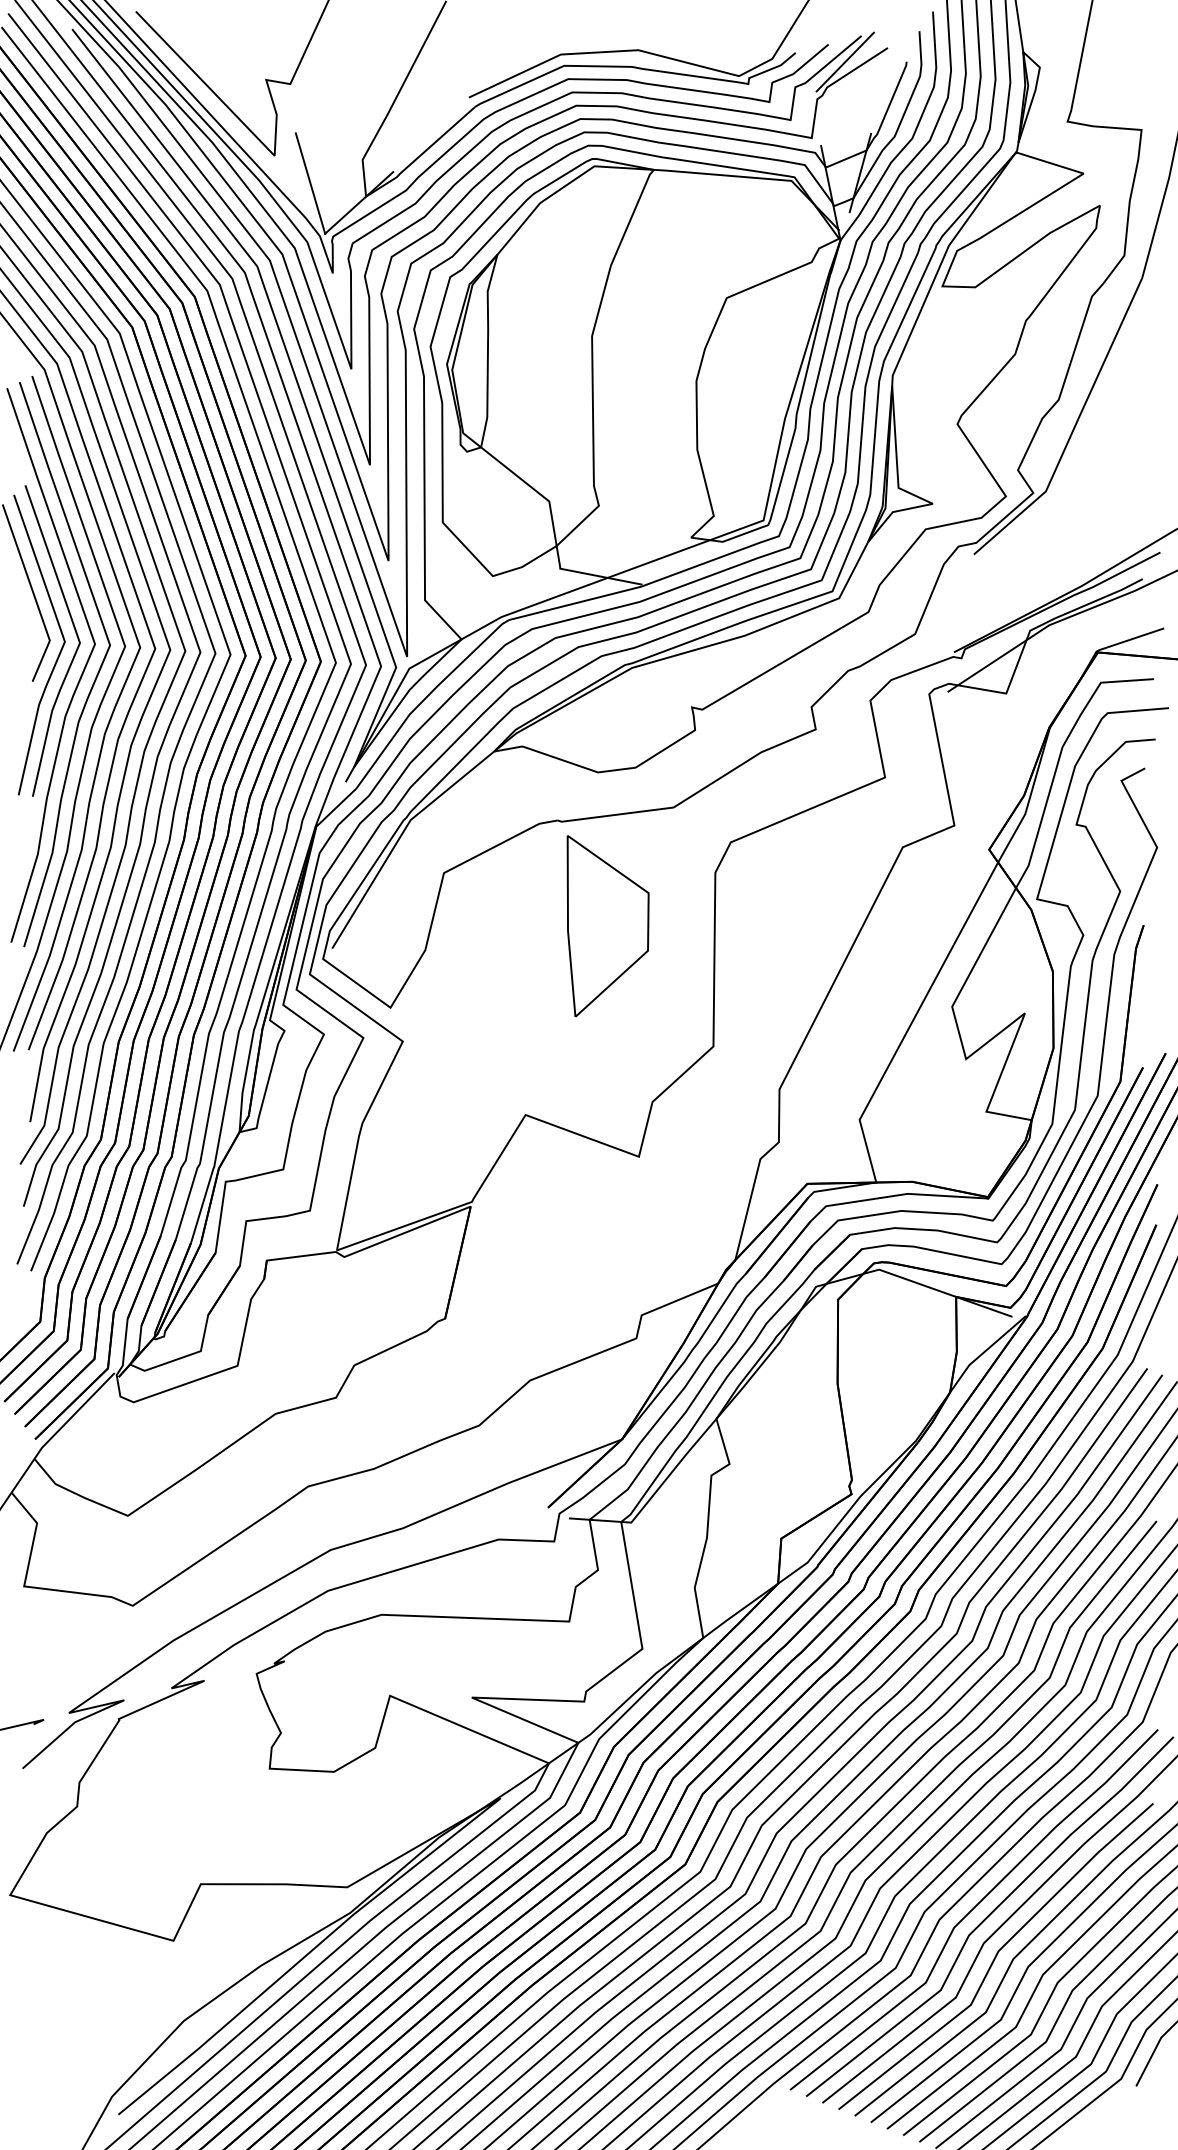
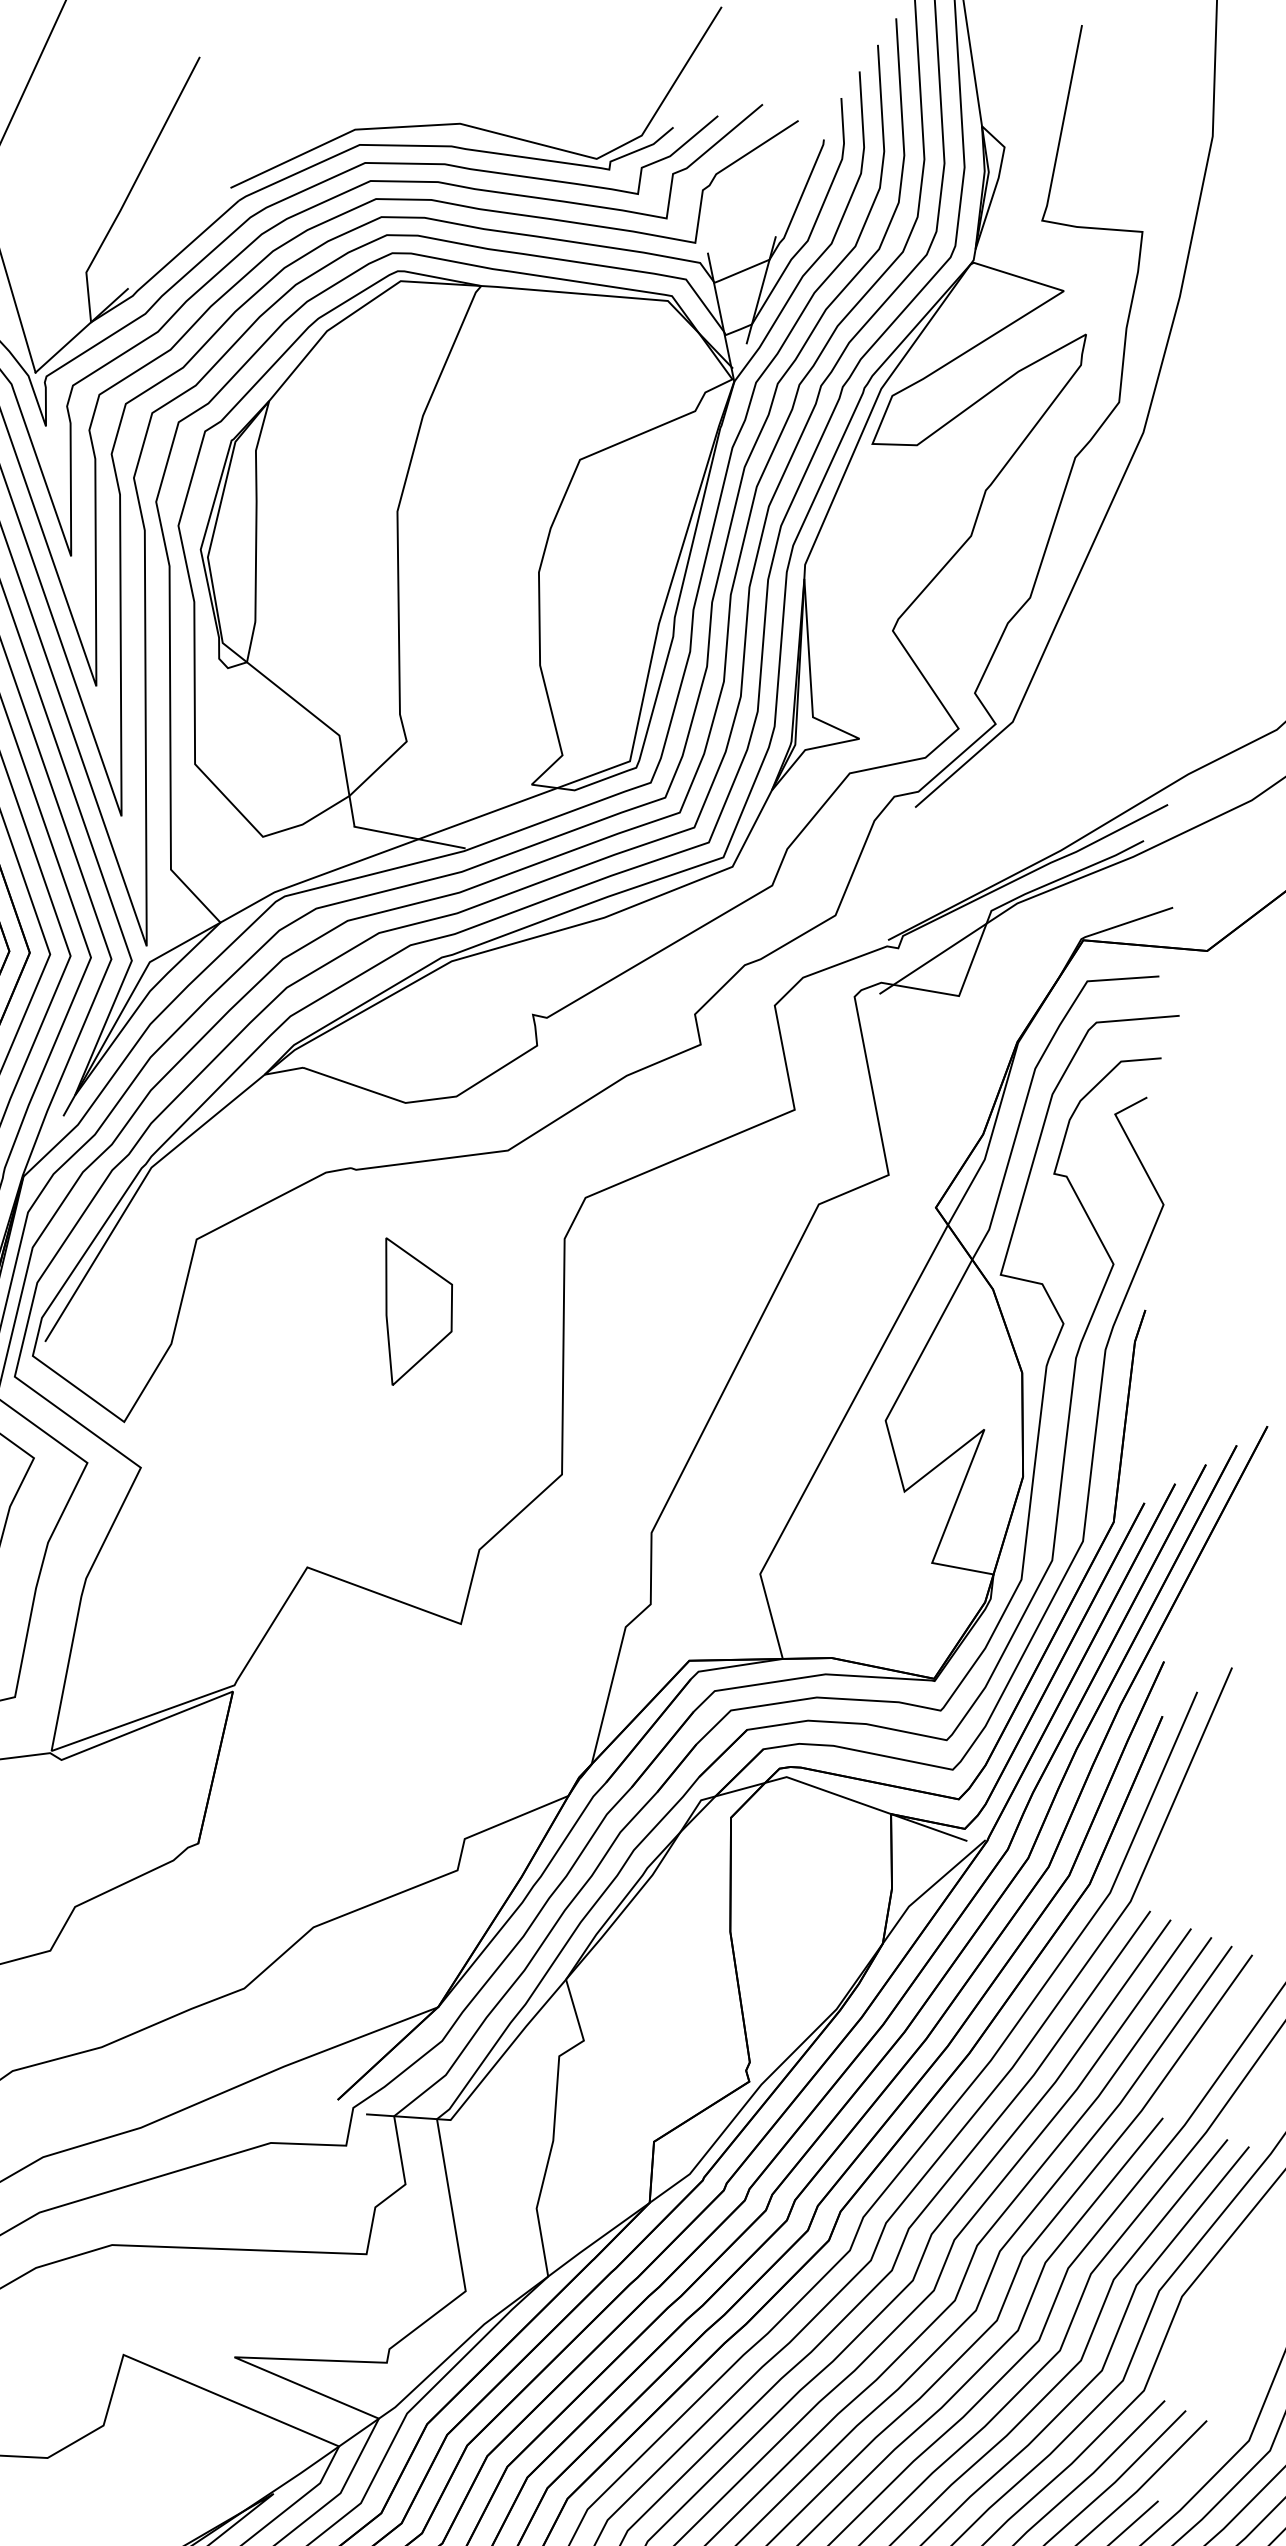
line: (844, 61) -> (739, 139), removed
part: (607, 926) -> (418, 1311), size x0.6

